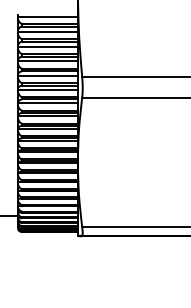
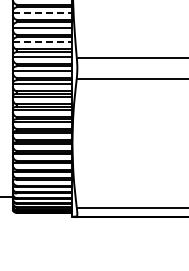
line: (47, 32) -> (42, 13), solid -> dashed
line: (47, 61) -> (42, 42), solid -> dashed

